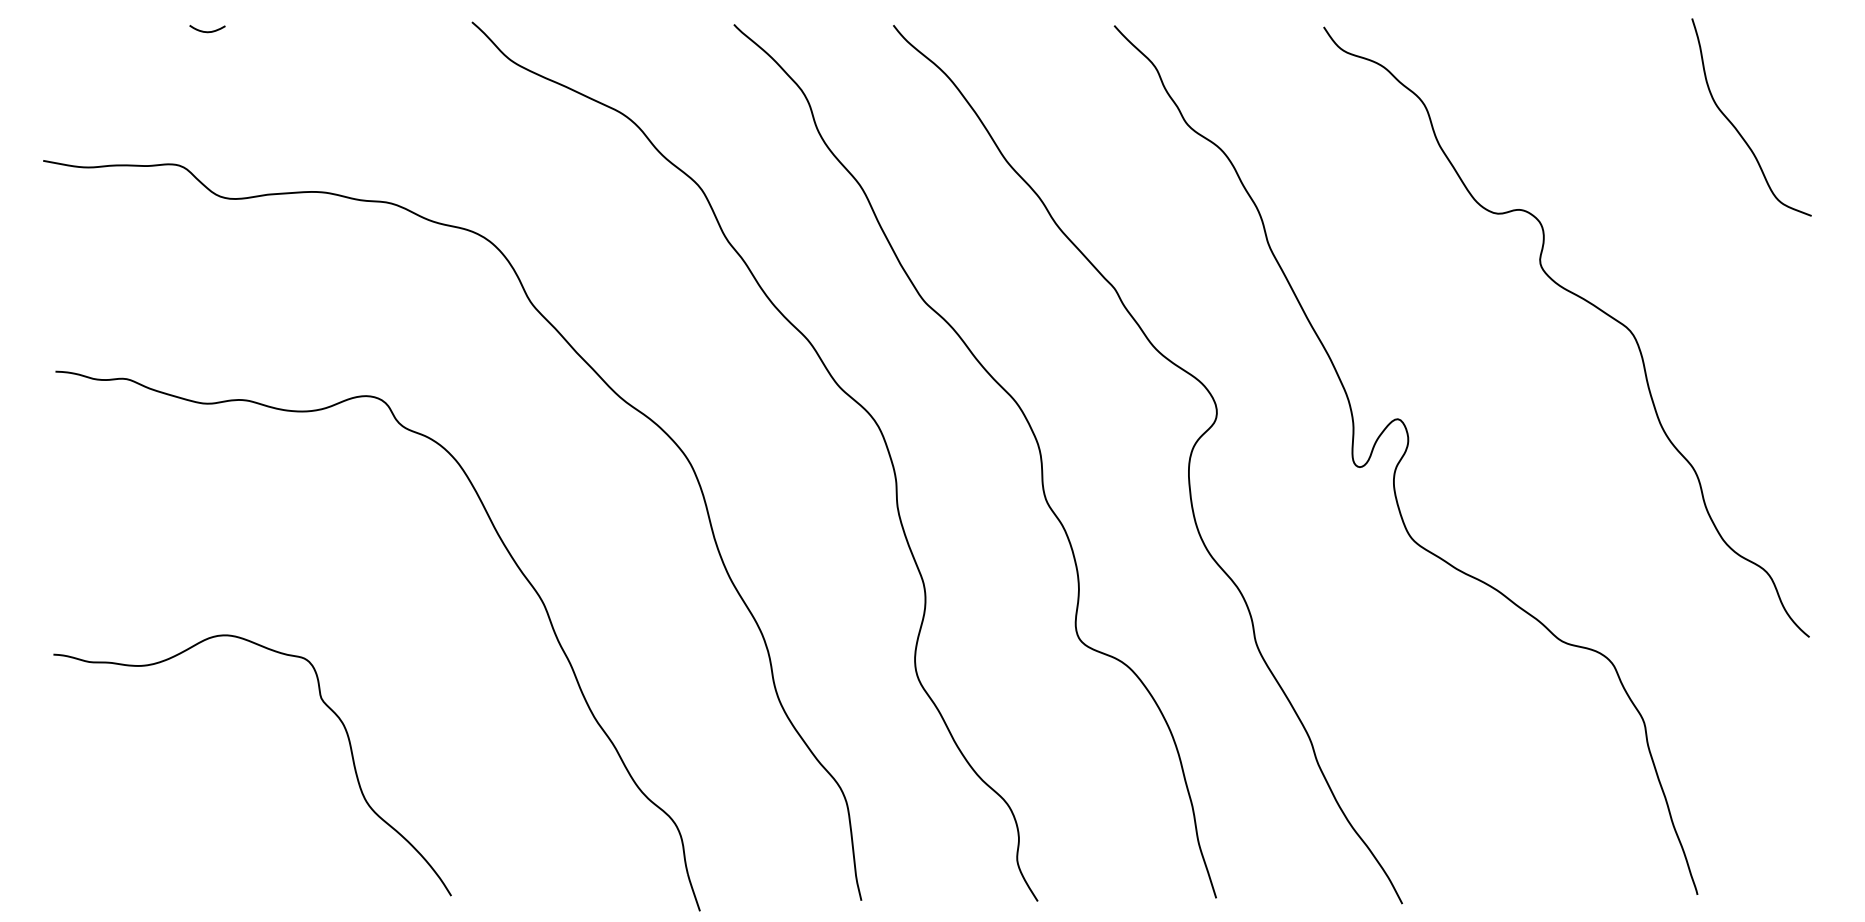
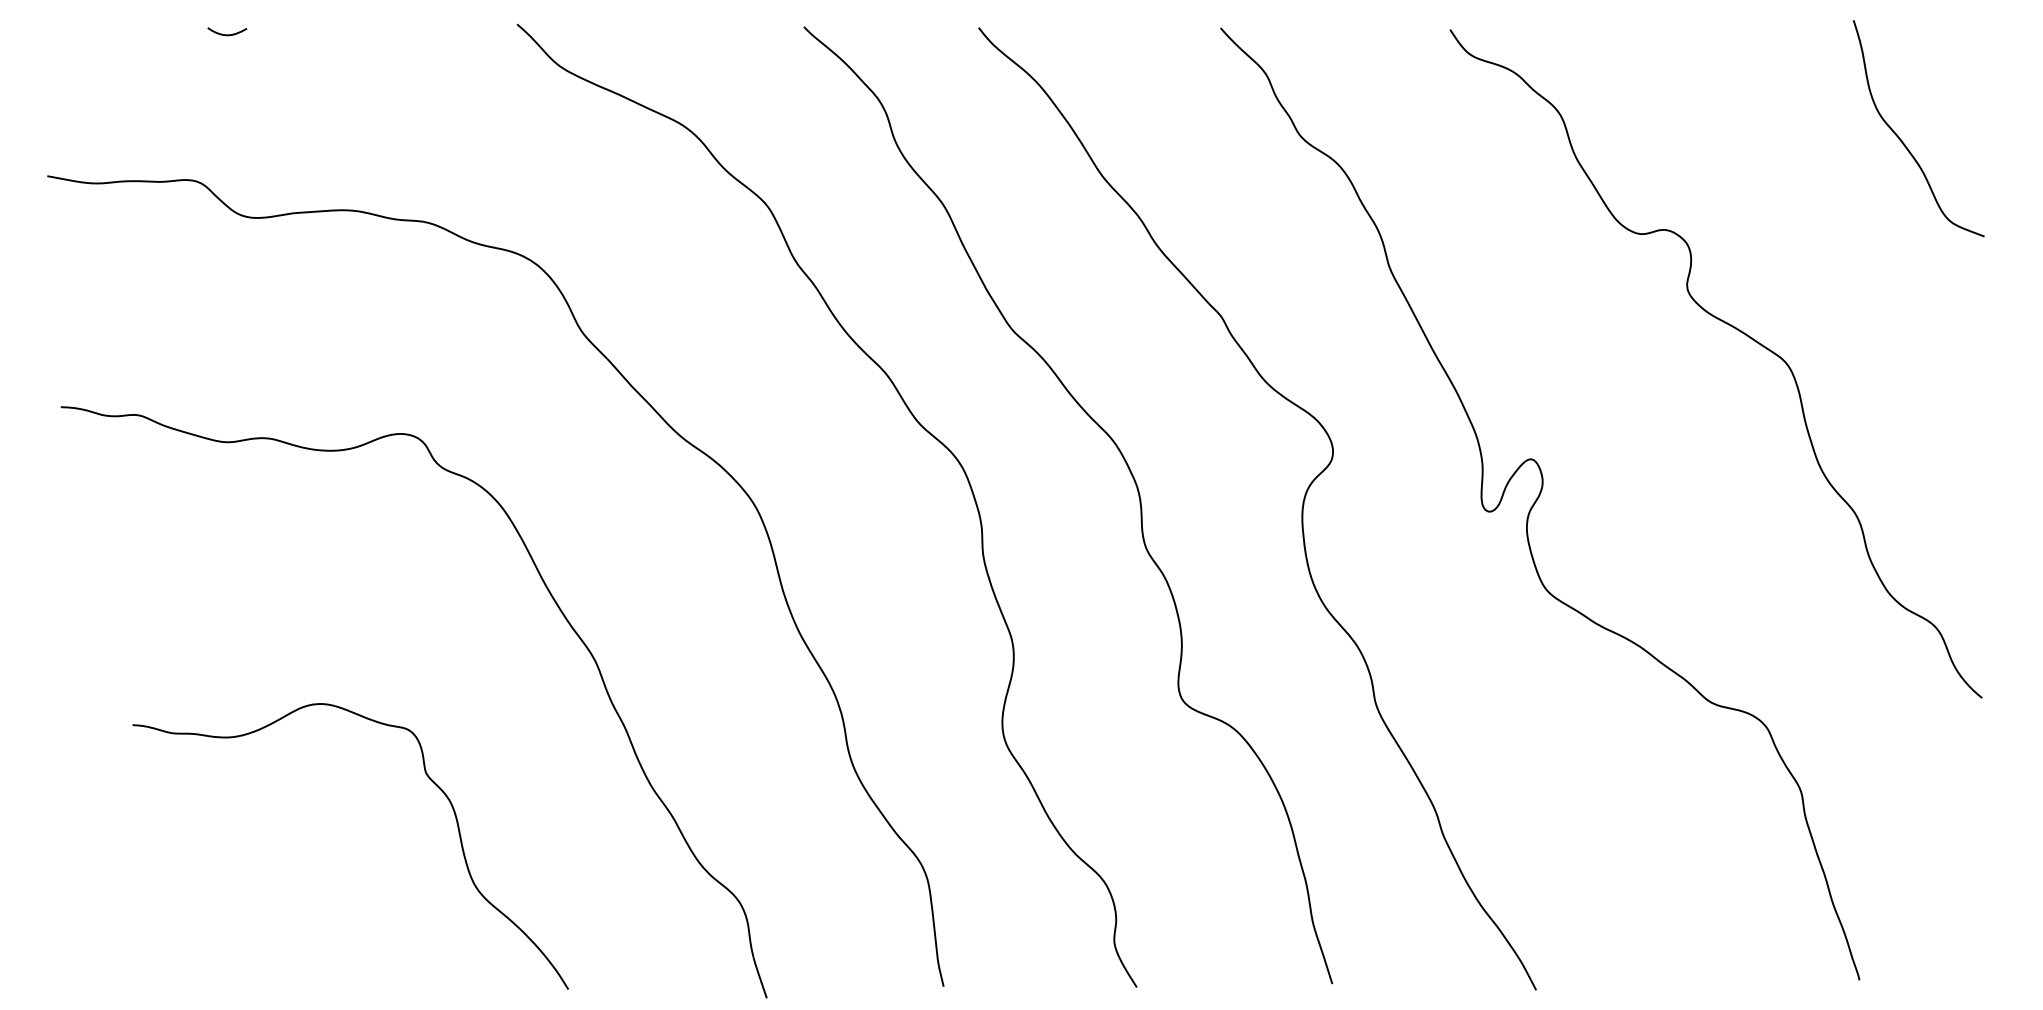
curve: (322, 702) -> (427, 777), moved

